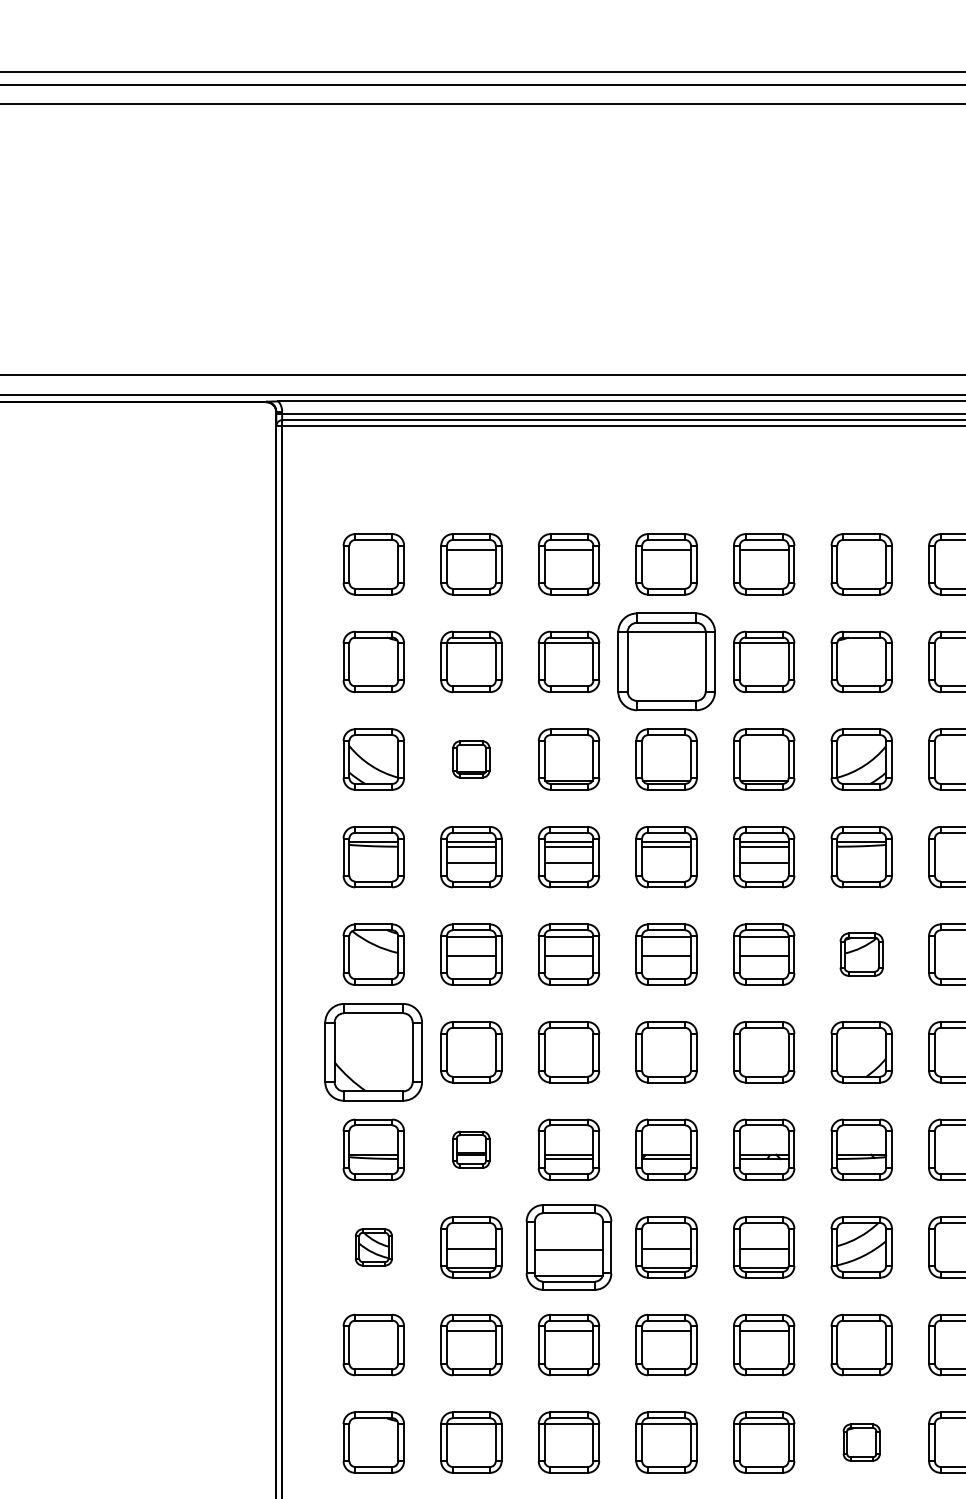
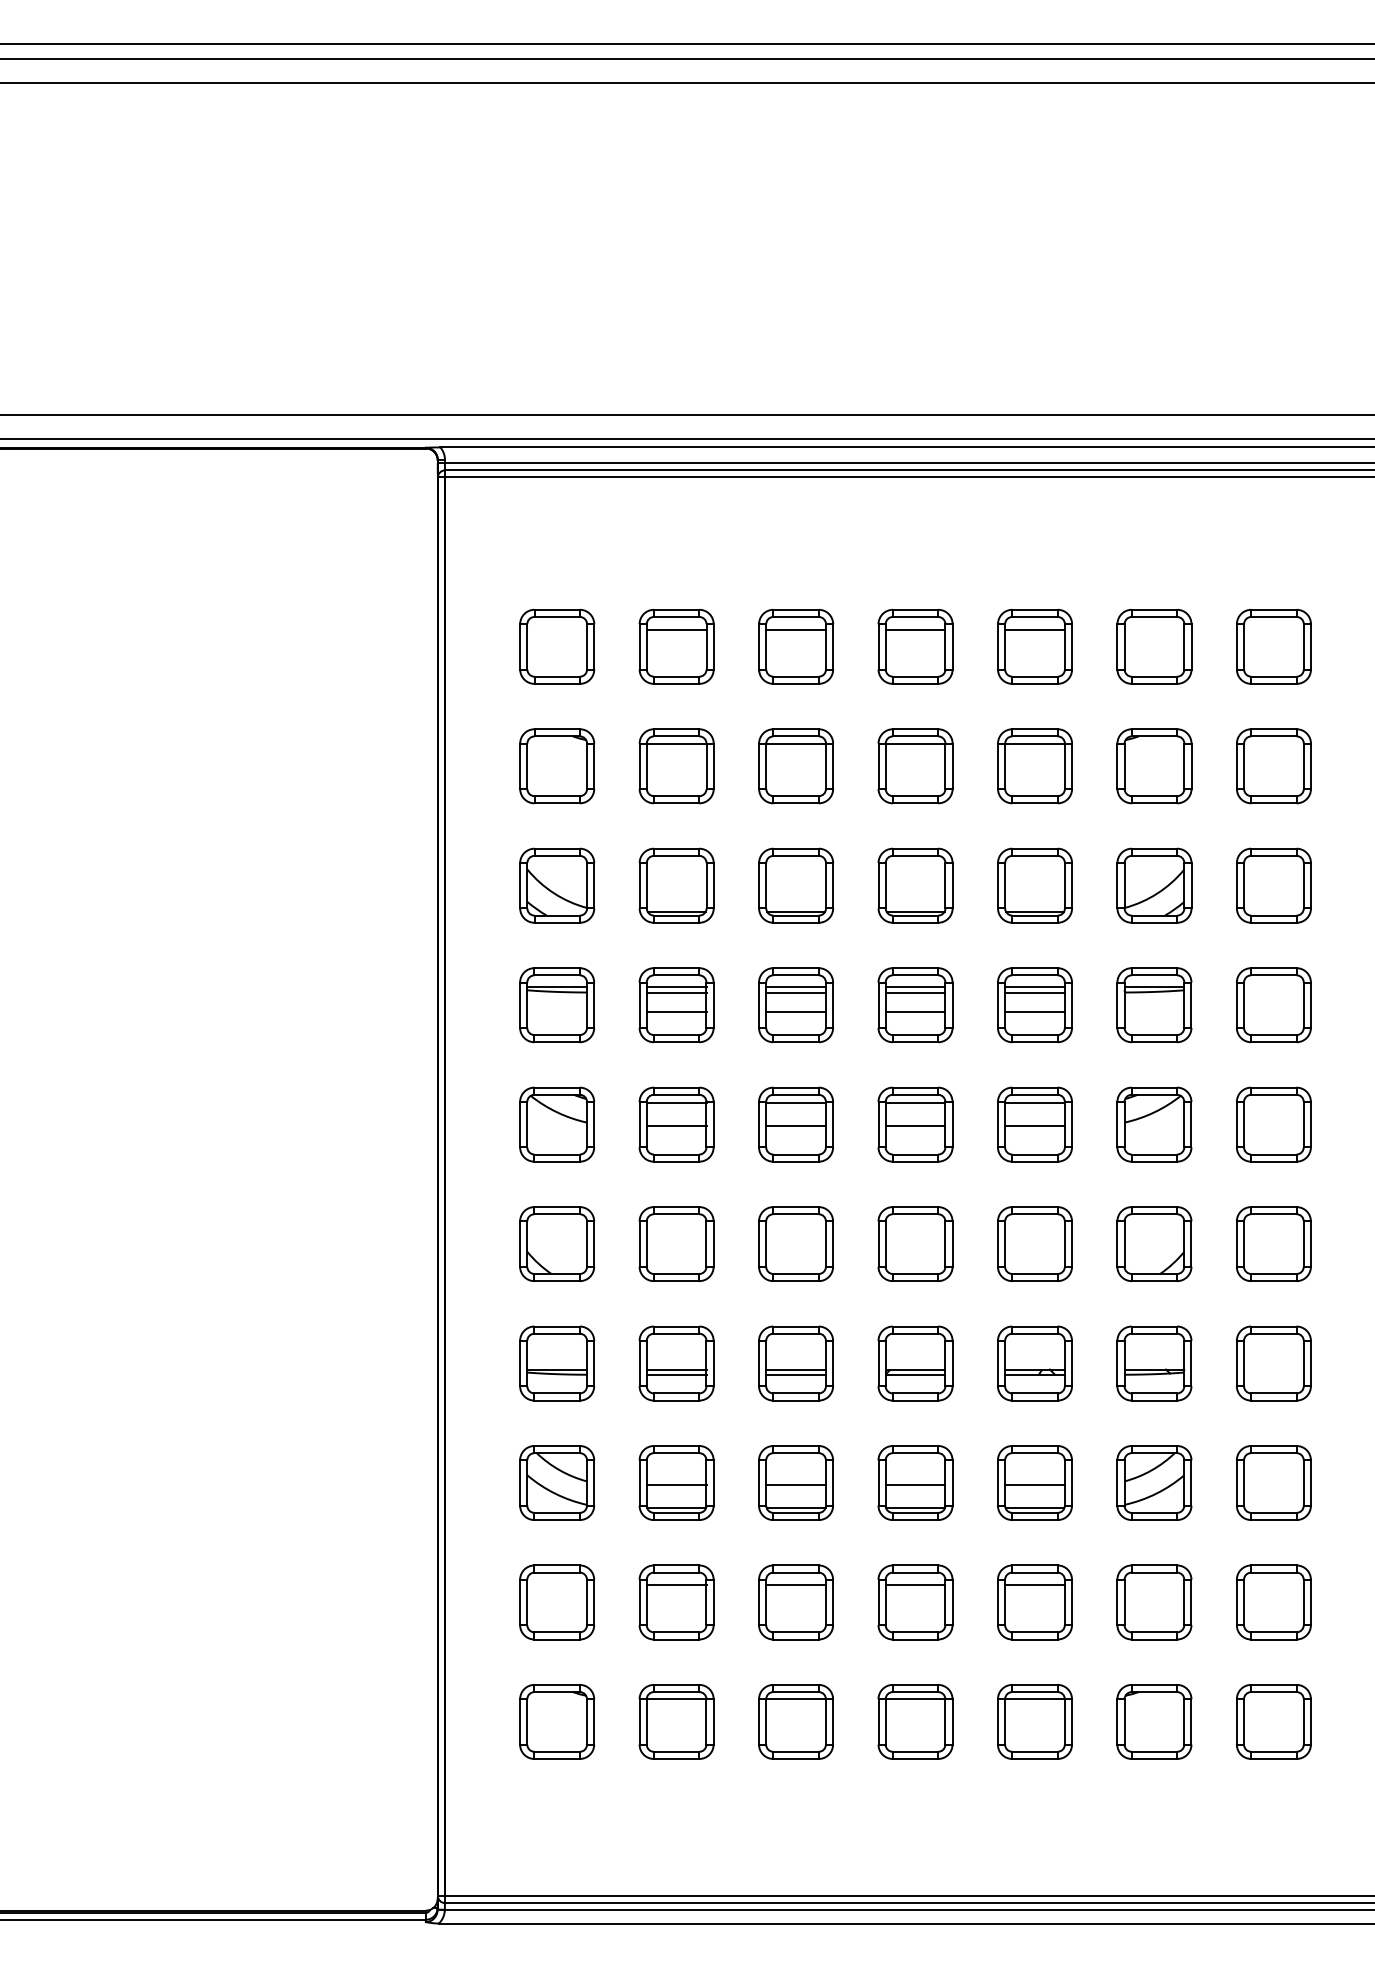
part: (666, 662) -> (915, 766), size x0.62
part: (471, 759) -> (676, 885), size x1.67
line: (666, 862) -> (915, 1011), added
part: (861, 954) -> (1154, 1124), size x1.43
part: (374, 1051) -> (557, 1243), size x0.62
part: (471, 1149) -> (676, 1363), size x1.67
part: (374, 1247) -> (557, 1482), size x1.67
part: (568, 1247) -> (795, 1482), size x0.71
part: (861, 1442) -> (1154, 1721), size x1.67

